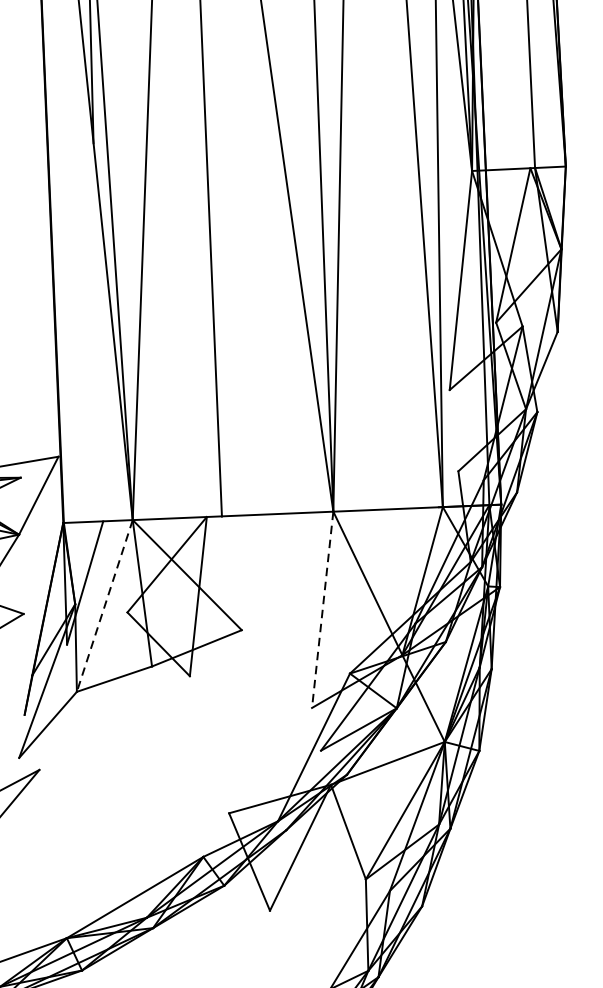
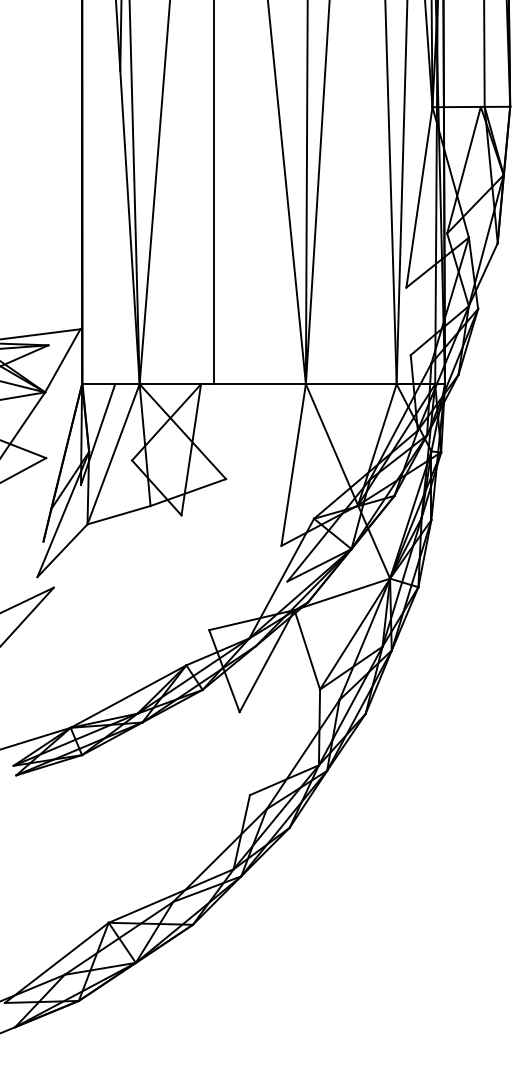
line: (104, 606) -> (113, 454), dashed -> solid
line: (322, 610) -> (293, 465), dashed -> solid

